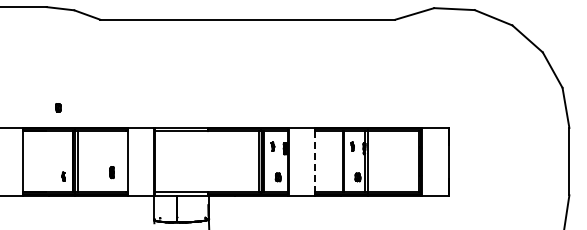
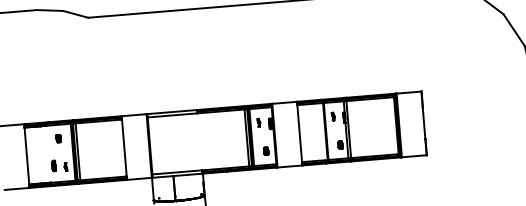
part: (58, 107) -> (58, 138), moved
line: (315, 161) -> (299, 133), dashed -> solid
part: (111, 172) -> (53, 165), moved

